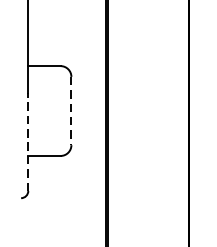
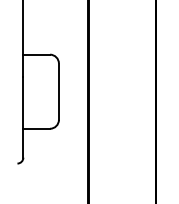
line: (70, 111) -> (58, 92), dashed -> solid
line: (28, 141) -> (23, 116), dashed -> solid

